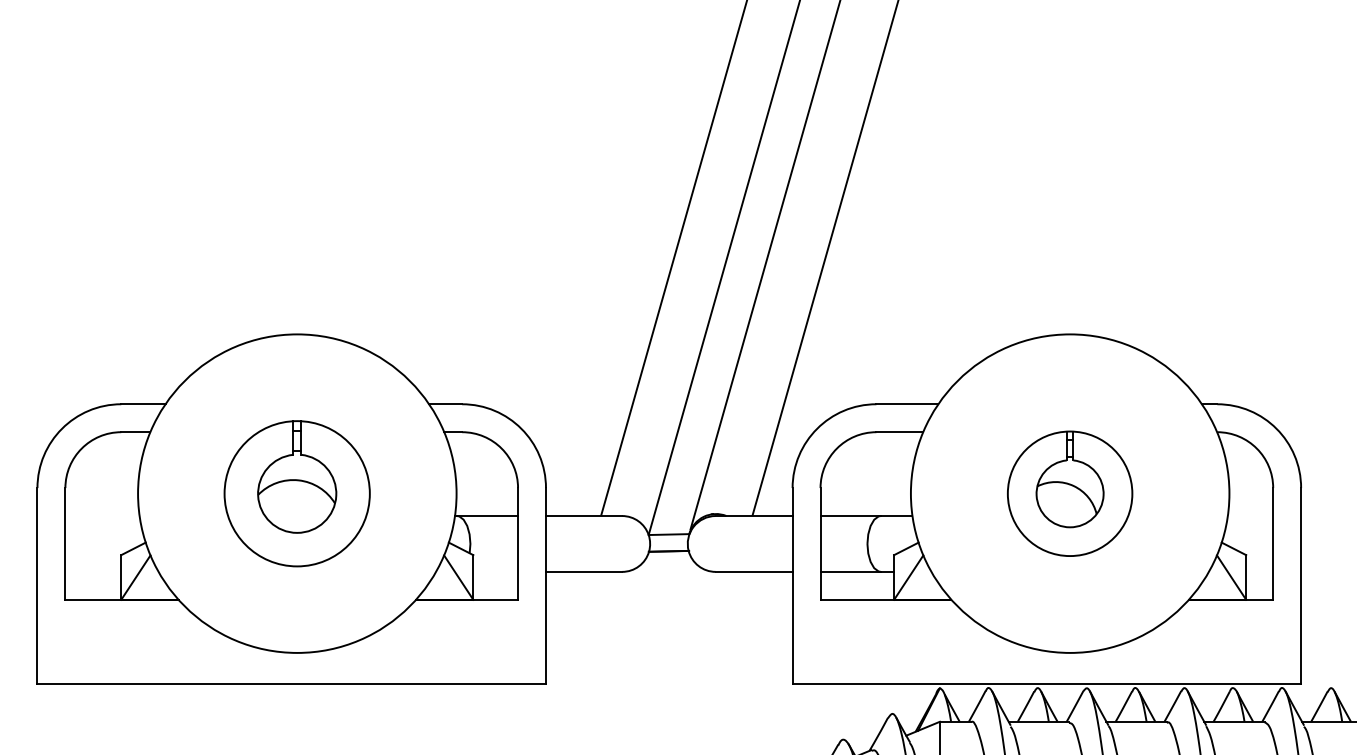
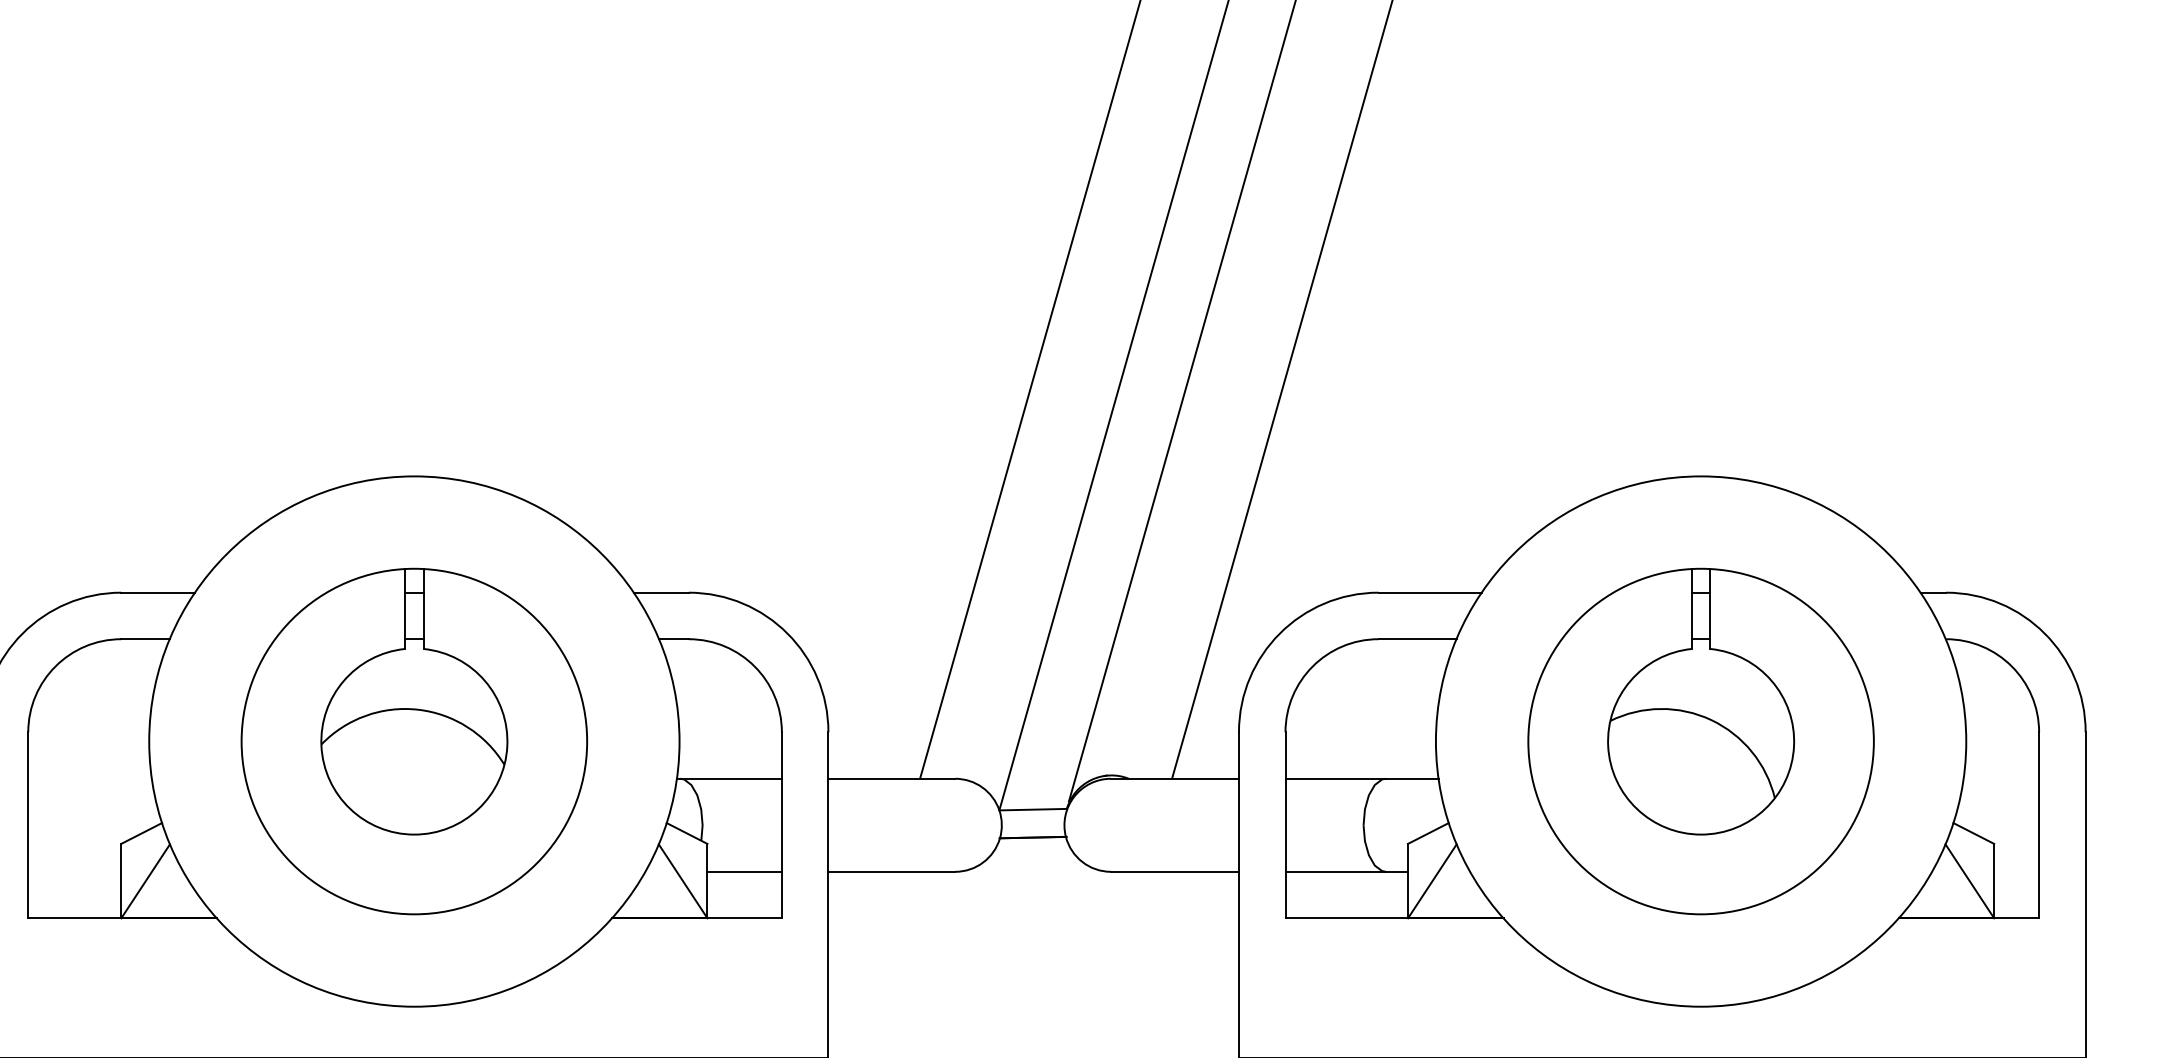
part: (296, 493) -> (413, 741), size x1.43
part: (1069, 493) -> (1699, 741), size x1.67
line: (495, 571) -> (744, 871), added

